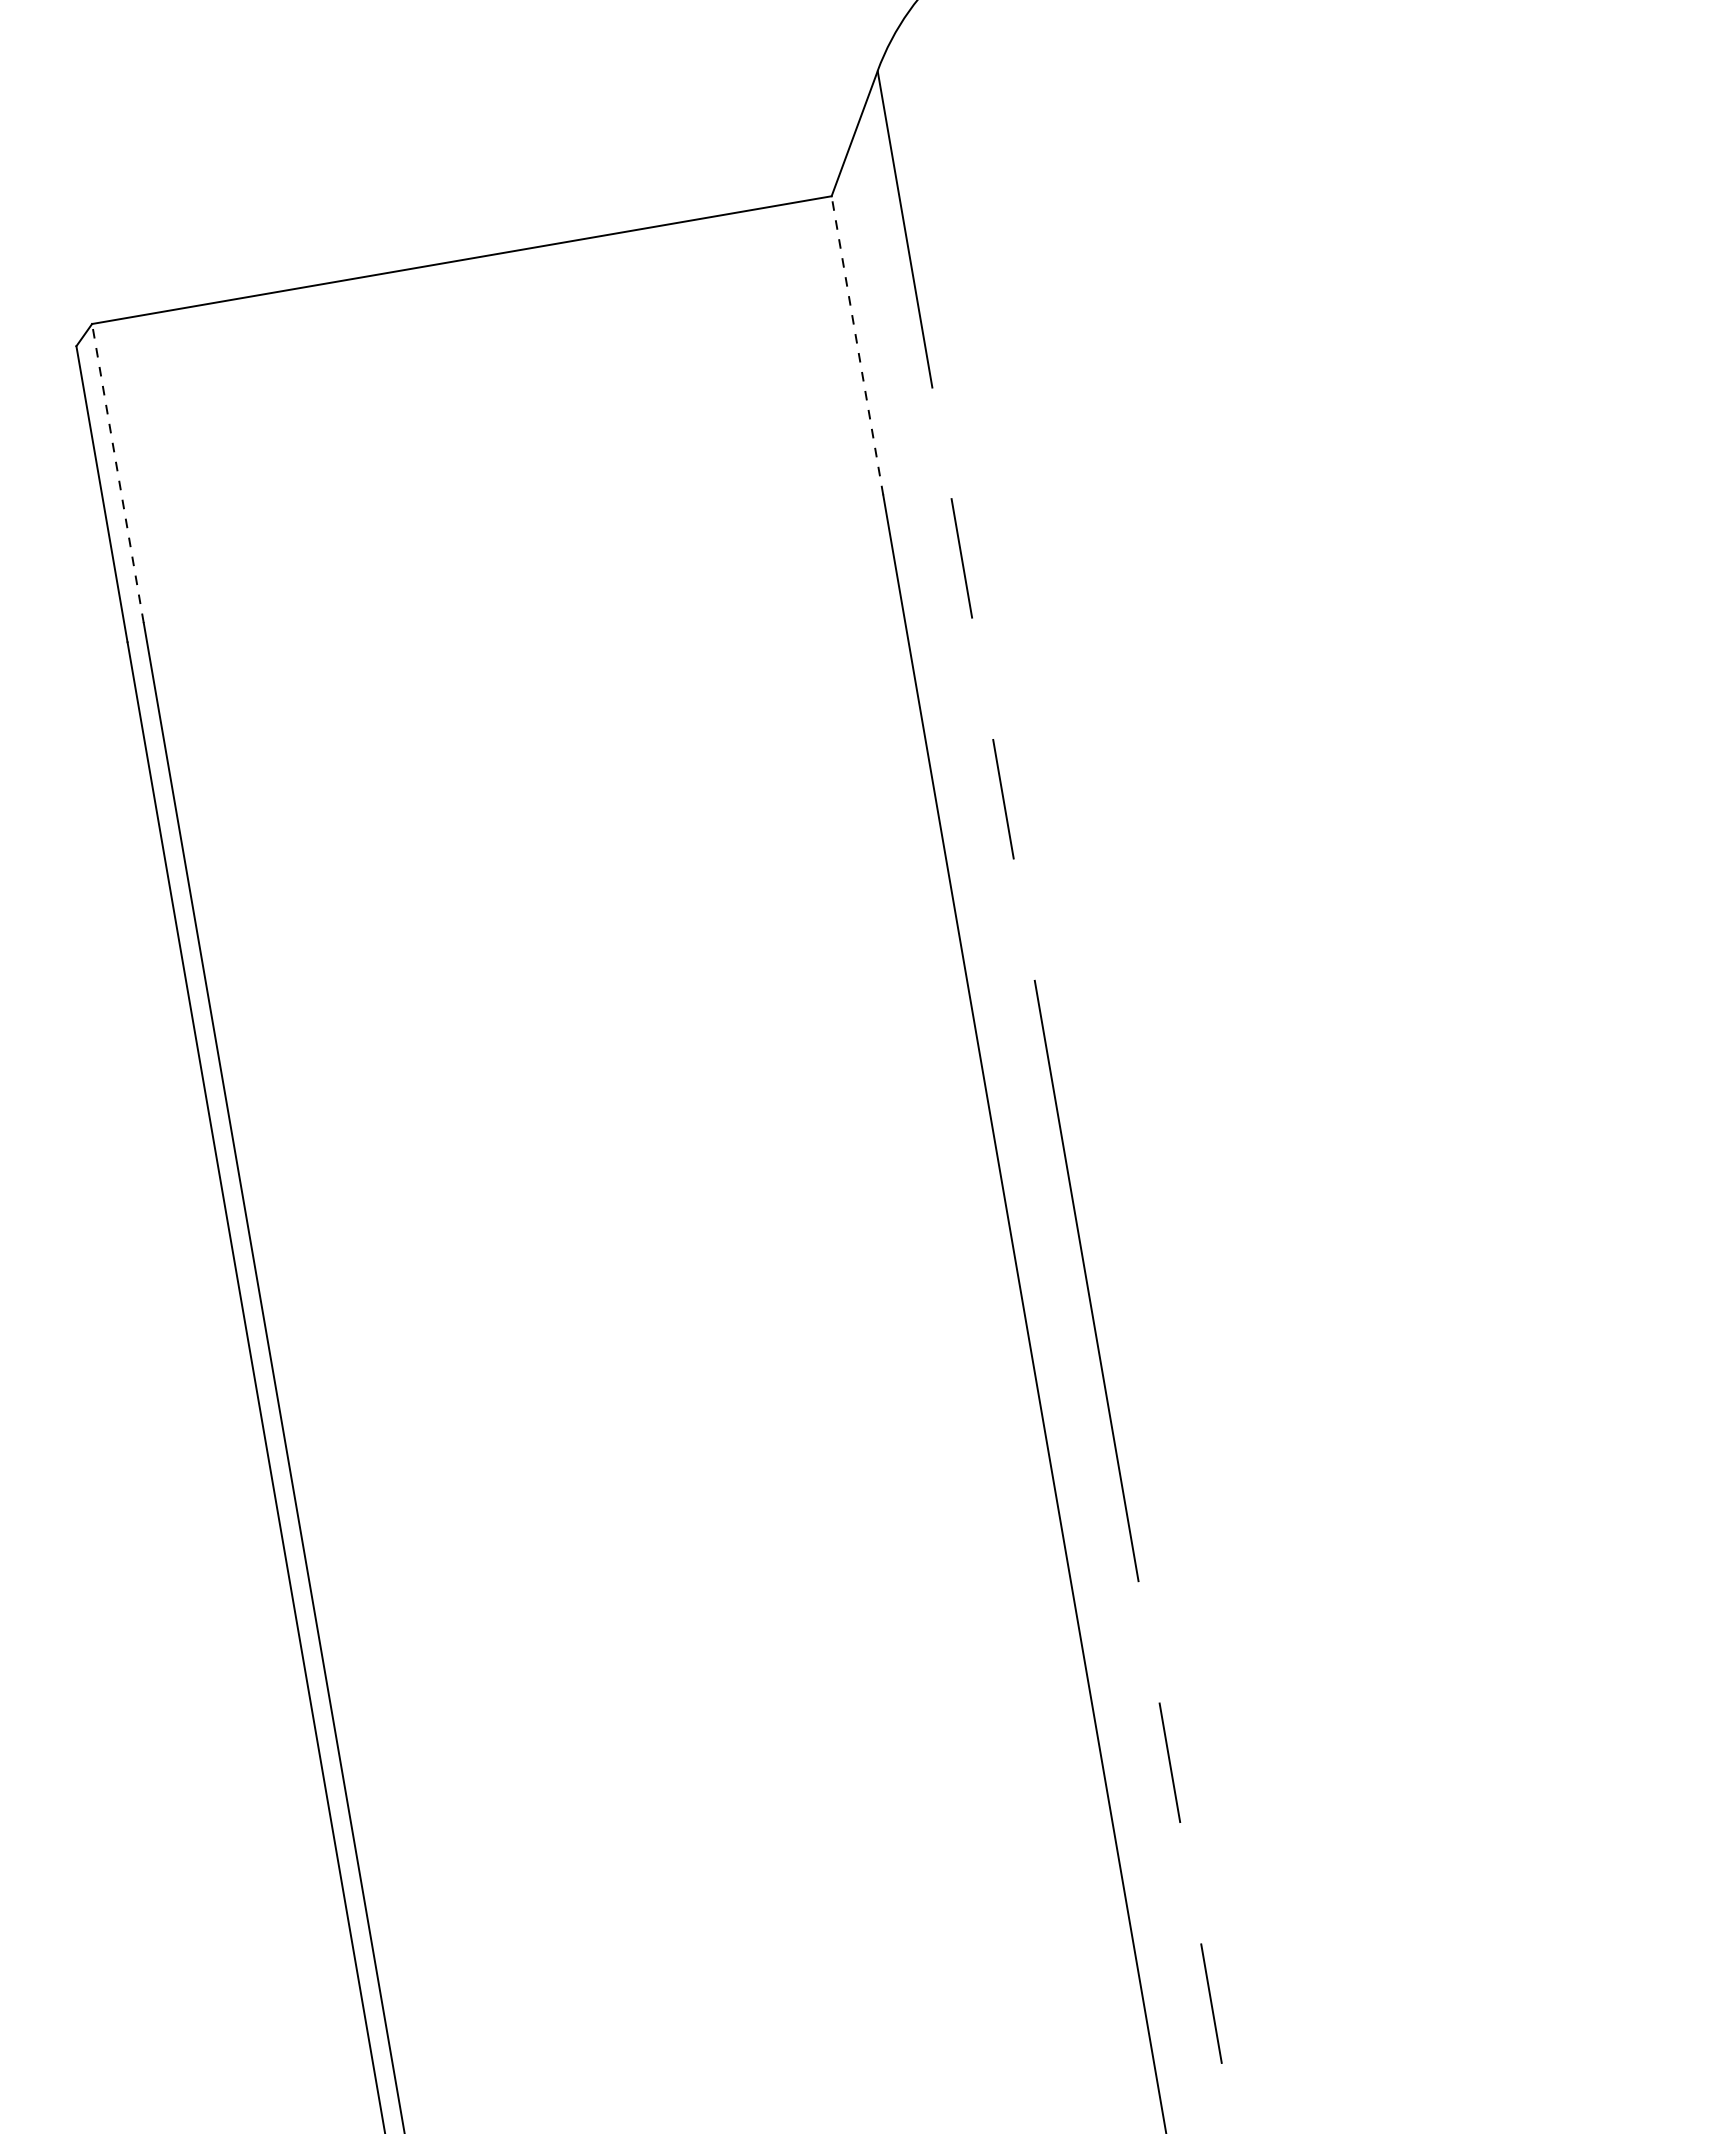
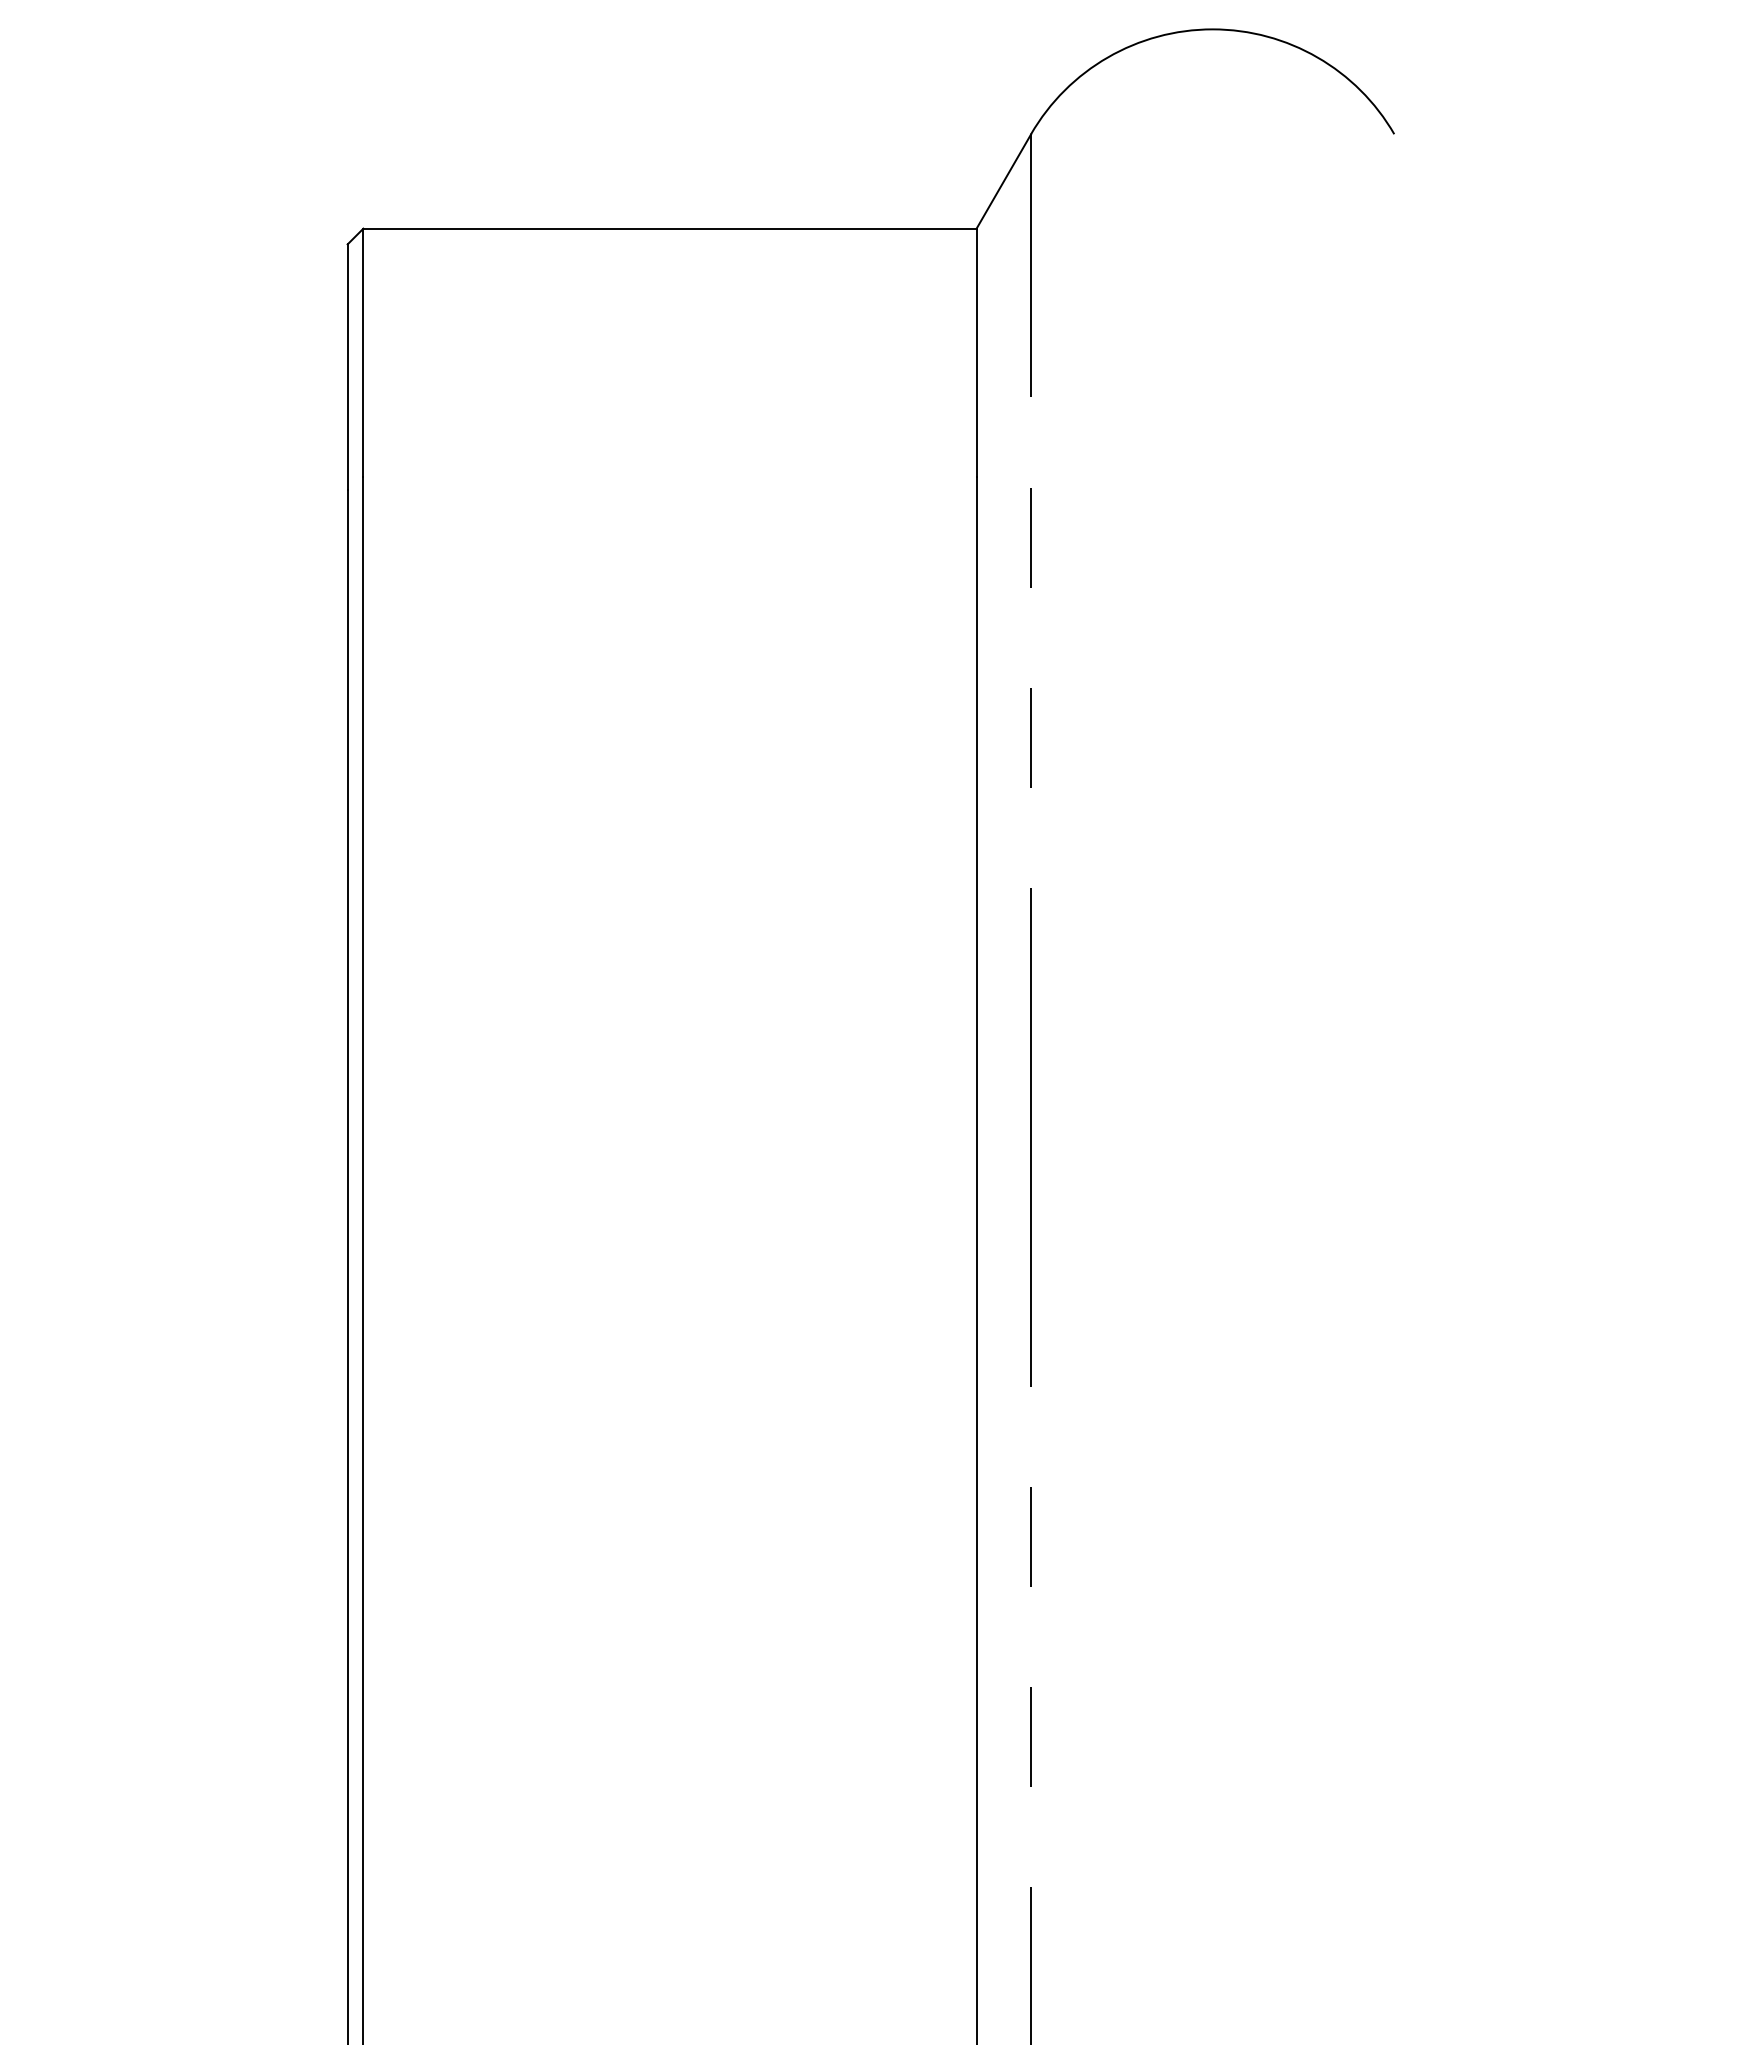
line: (857, 345) -> (976, 352), dashed -> solid
line: (118, 473) -> (363, 352), dashed -> solid

